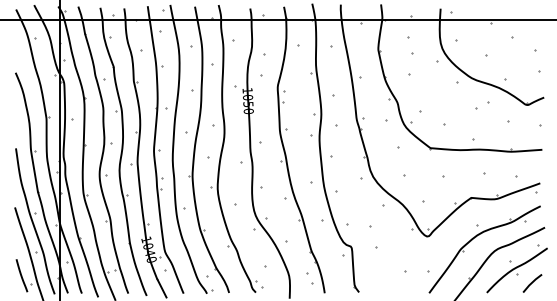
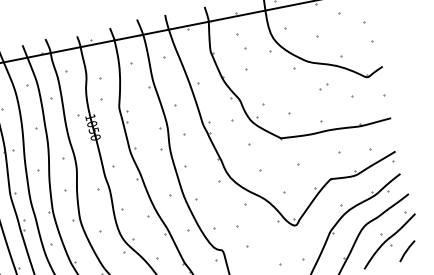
part: (482, 105) -> (323, 86), size x0.62

